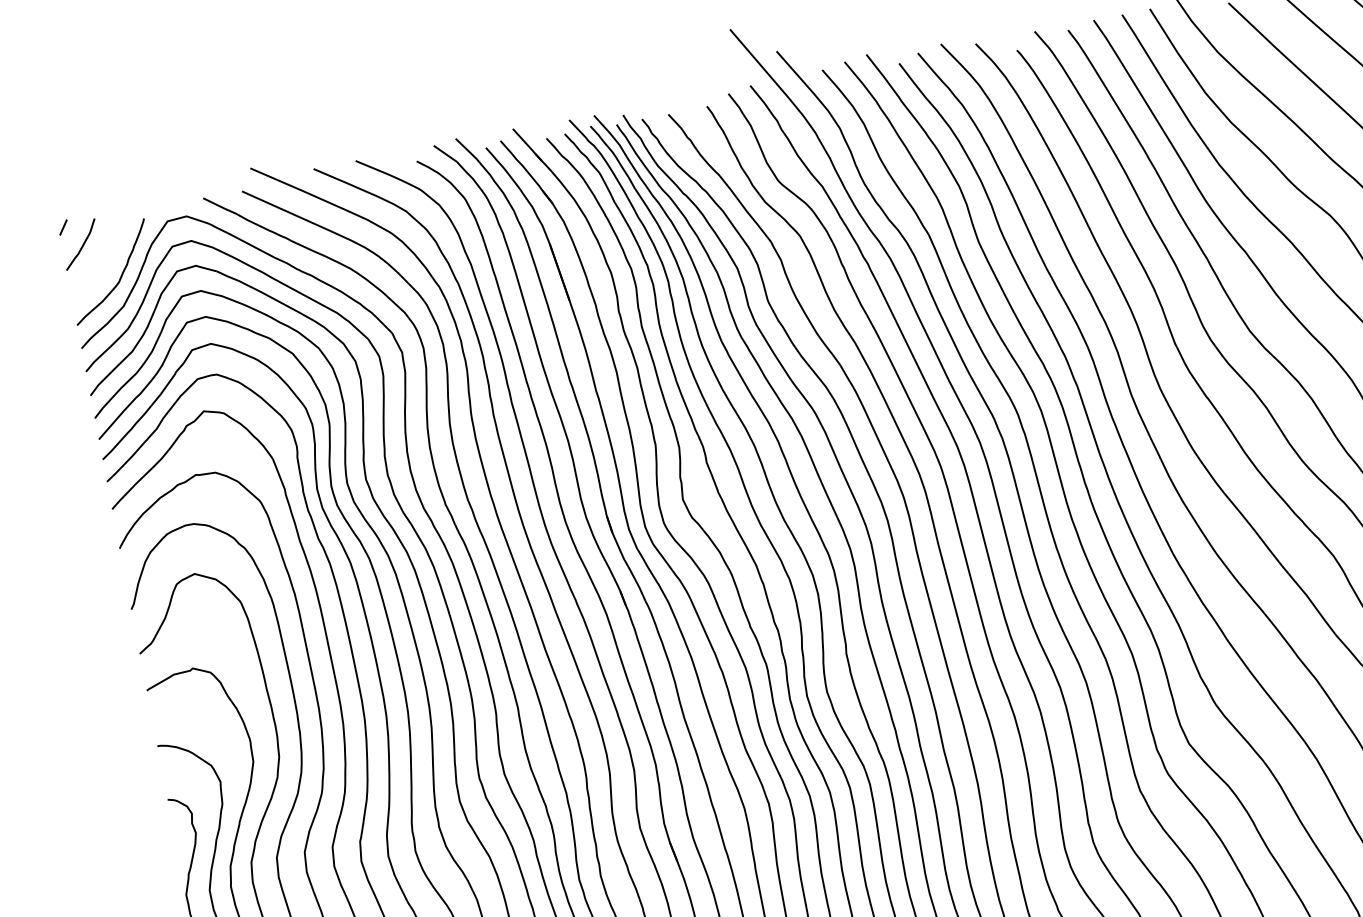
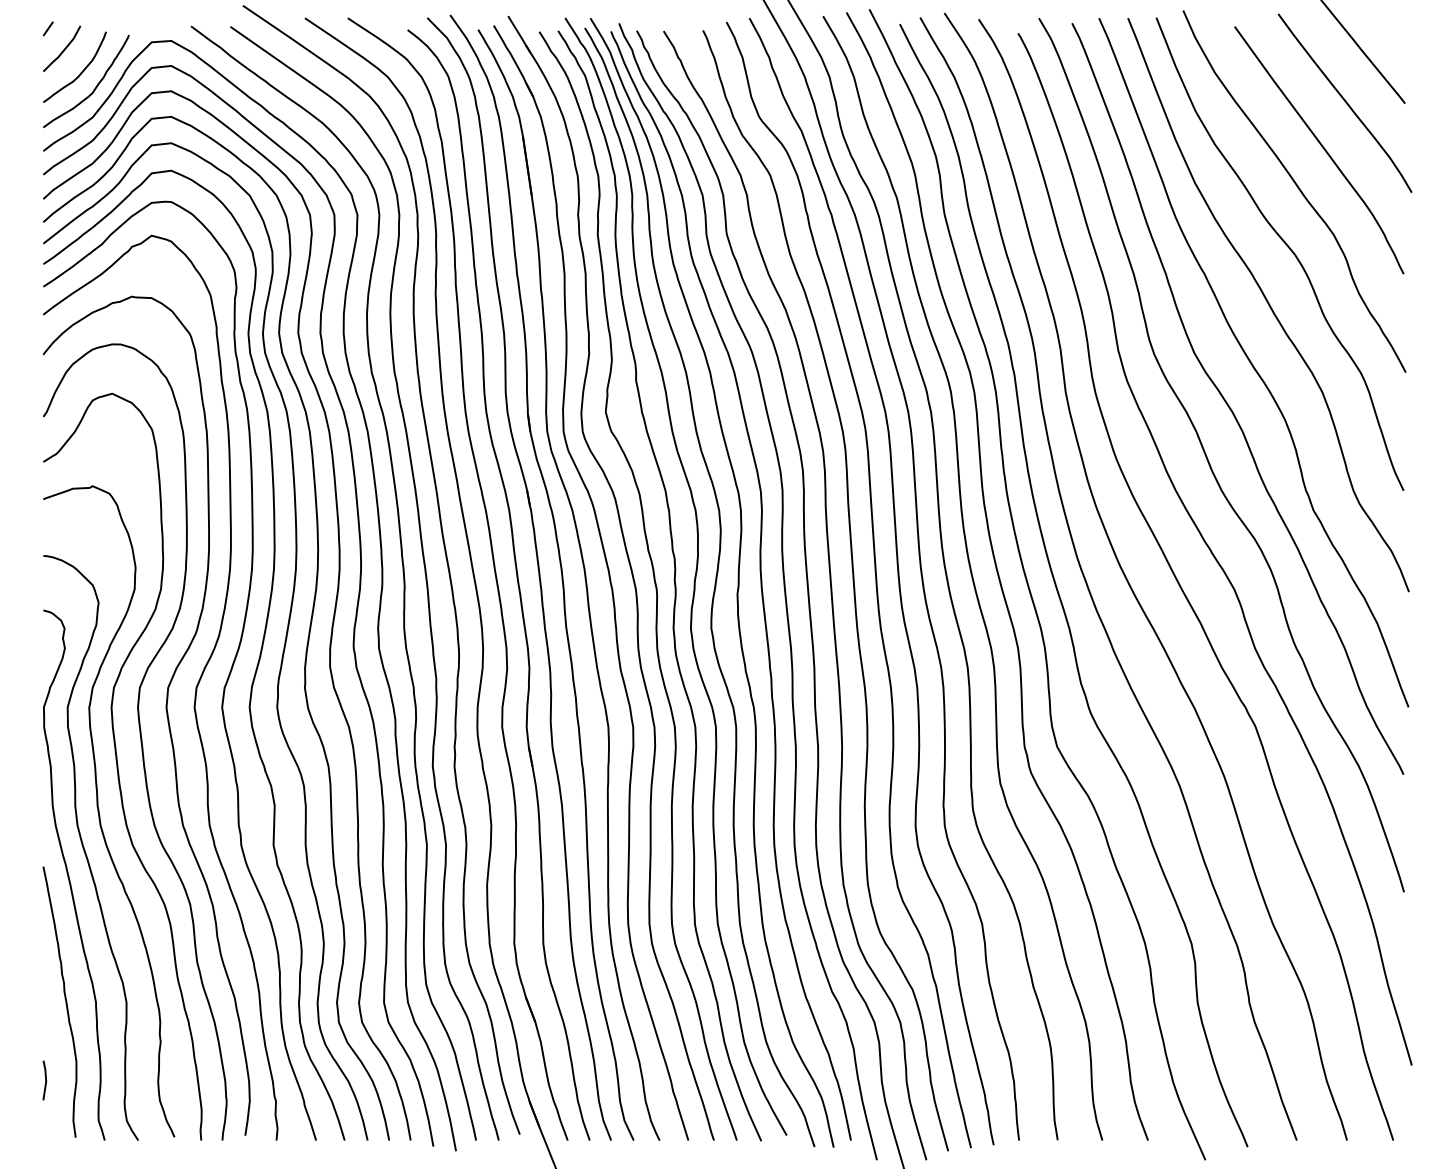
curve: (103, 264) -> (80, 72), added

